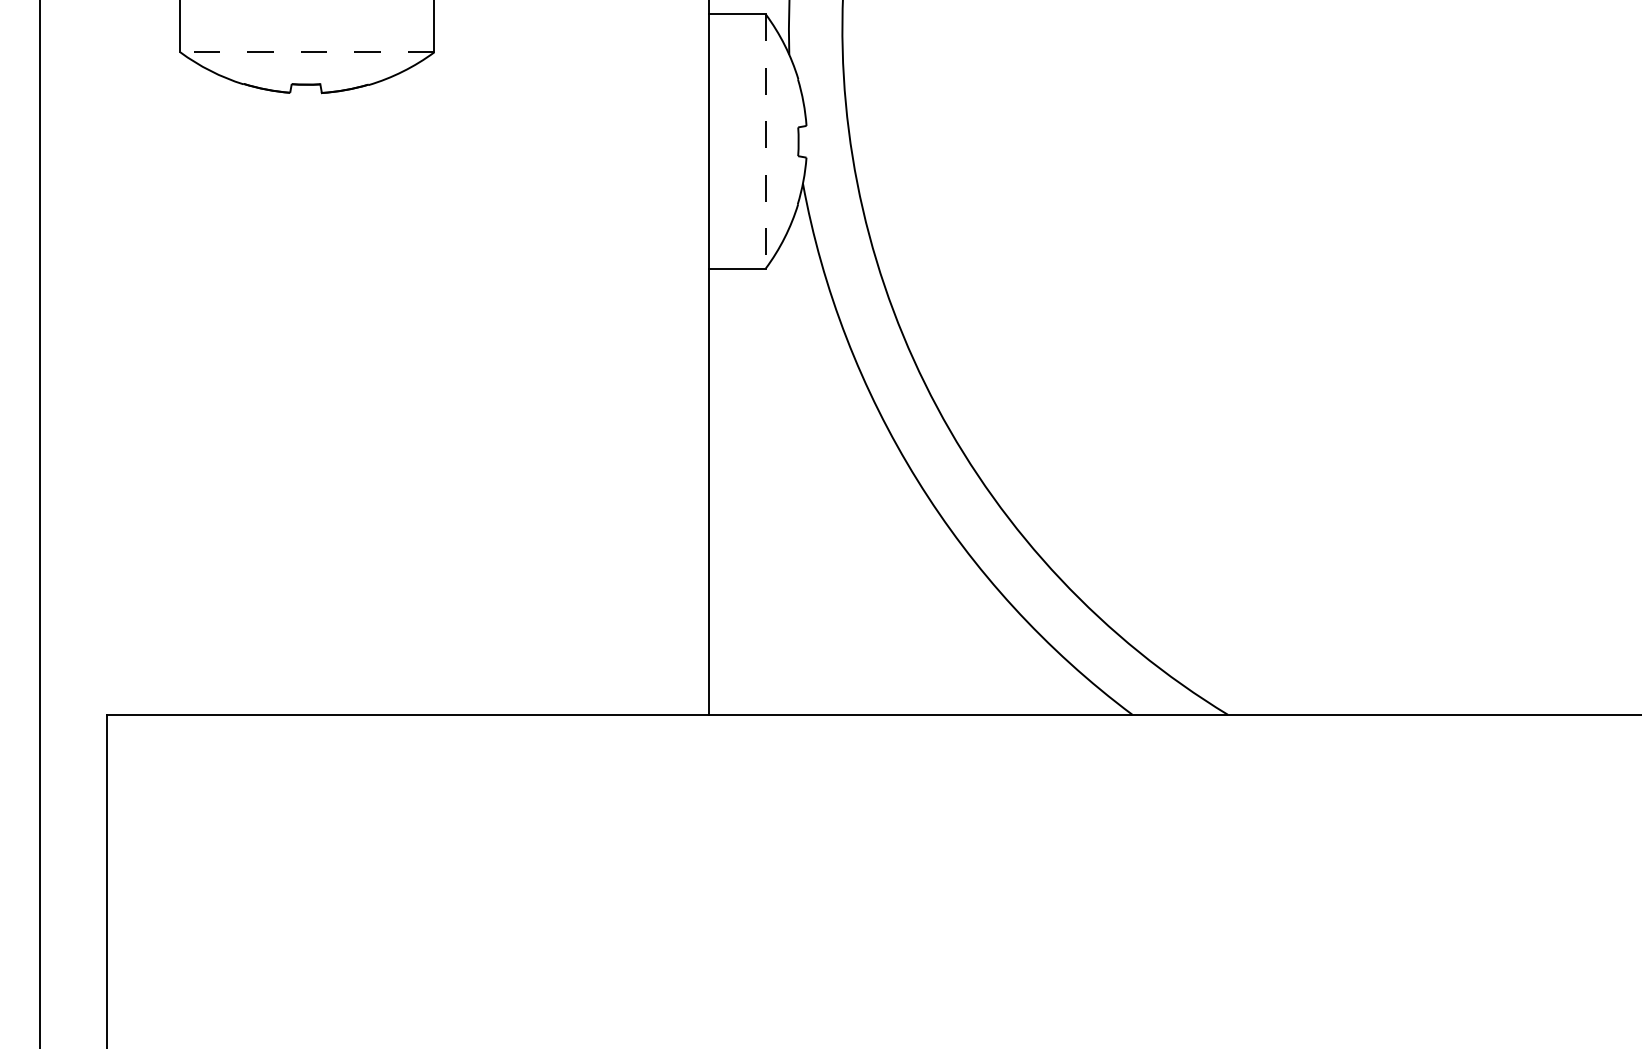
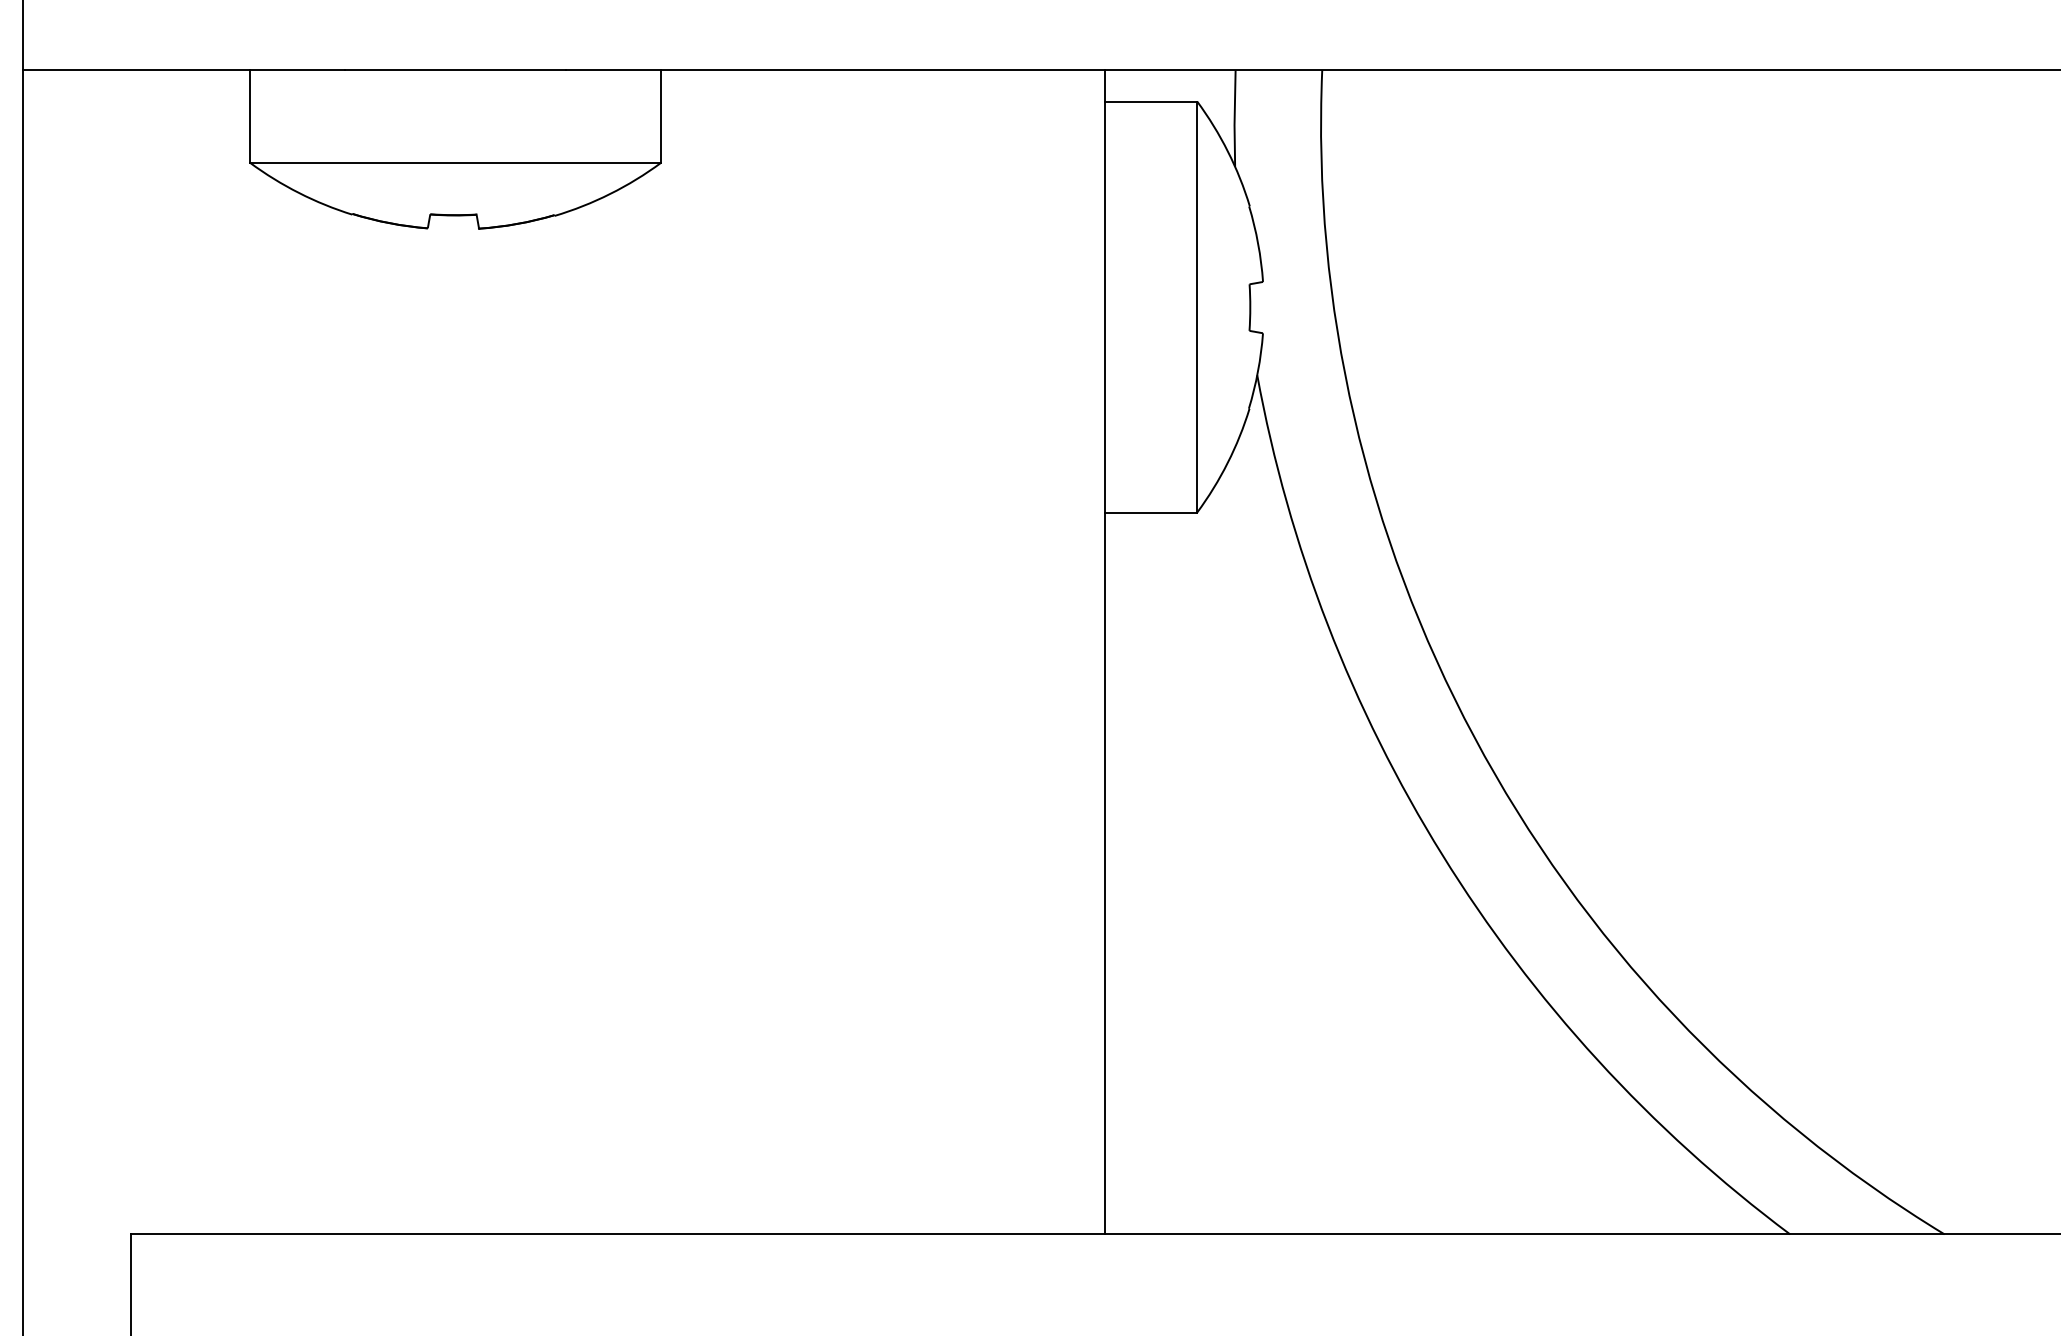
line: (306, 52) -> (454, 163), dashed -> solid
line: (765, 141) -> (1196, 307), dashed -> solid

